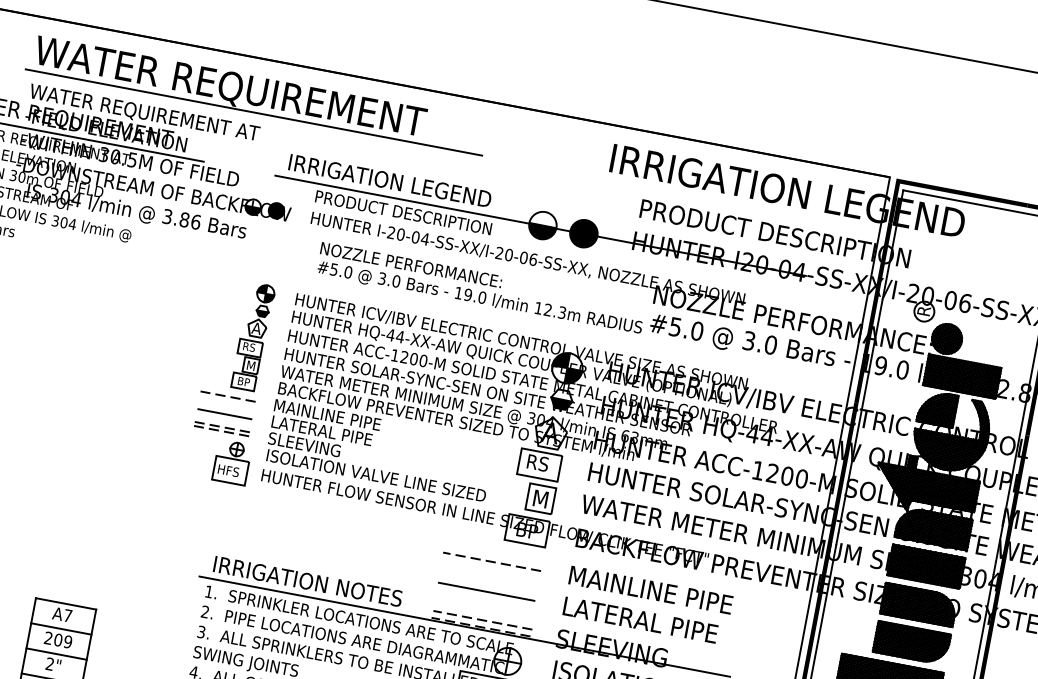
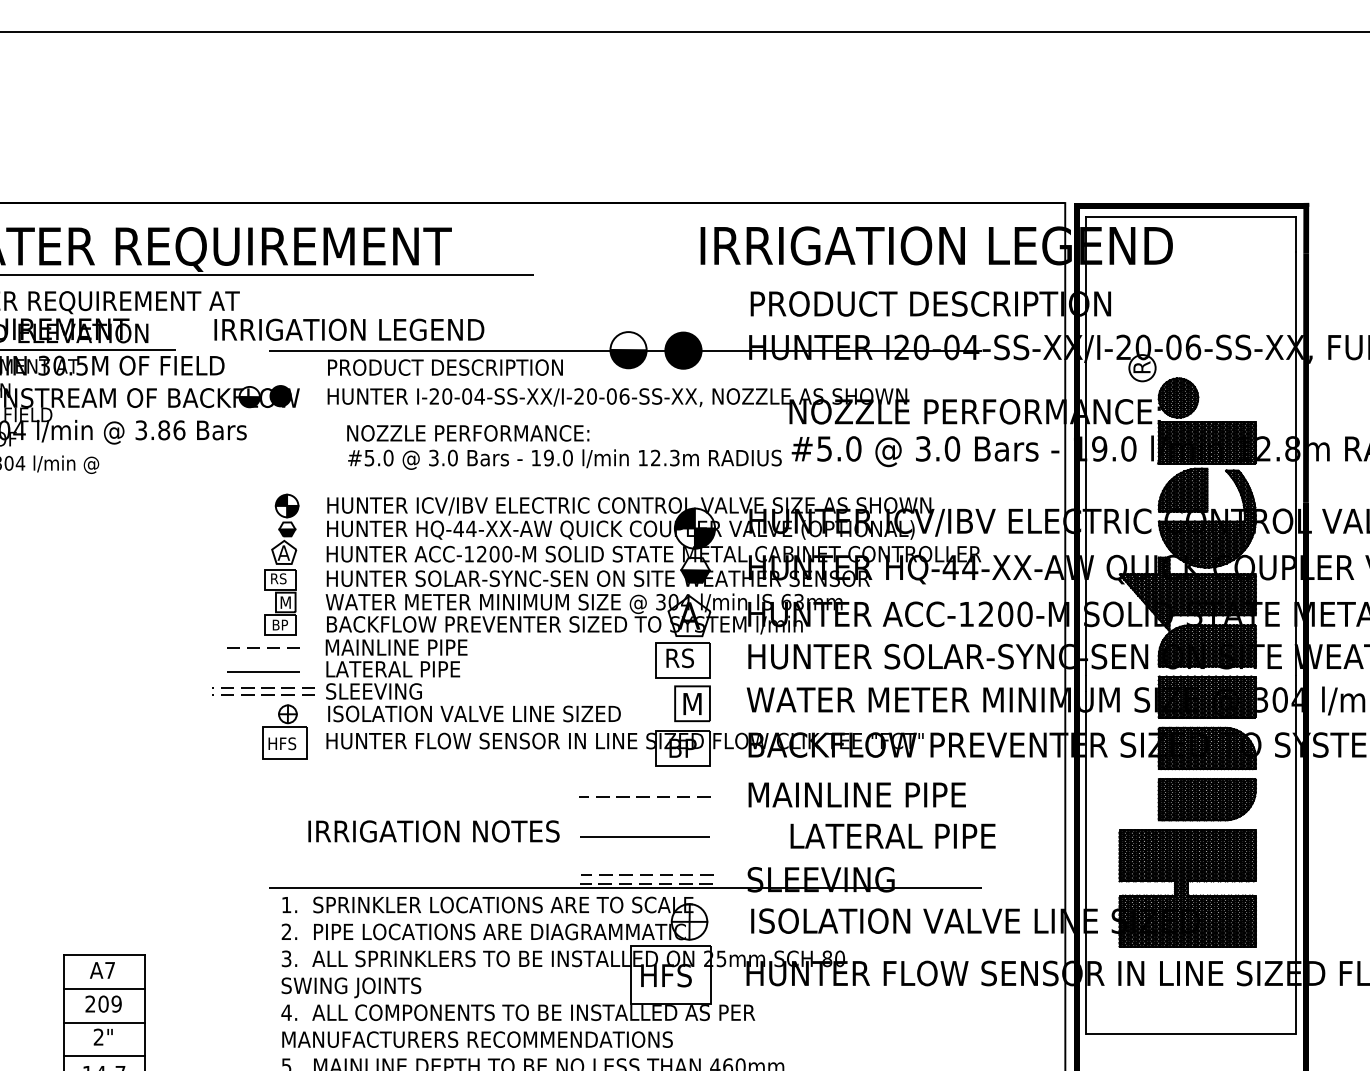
text: (390, 180) -> (349, 329), moved
part: (221, 429) -> (263, 691), size x1.4
text: (307, 581) -> (433, 831), moved
text: (640, 619) -> (892, 835), moved

